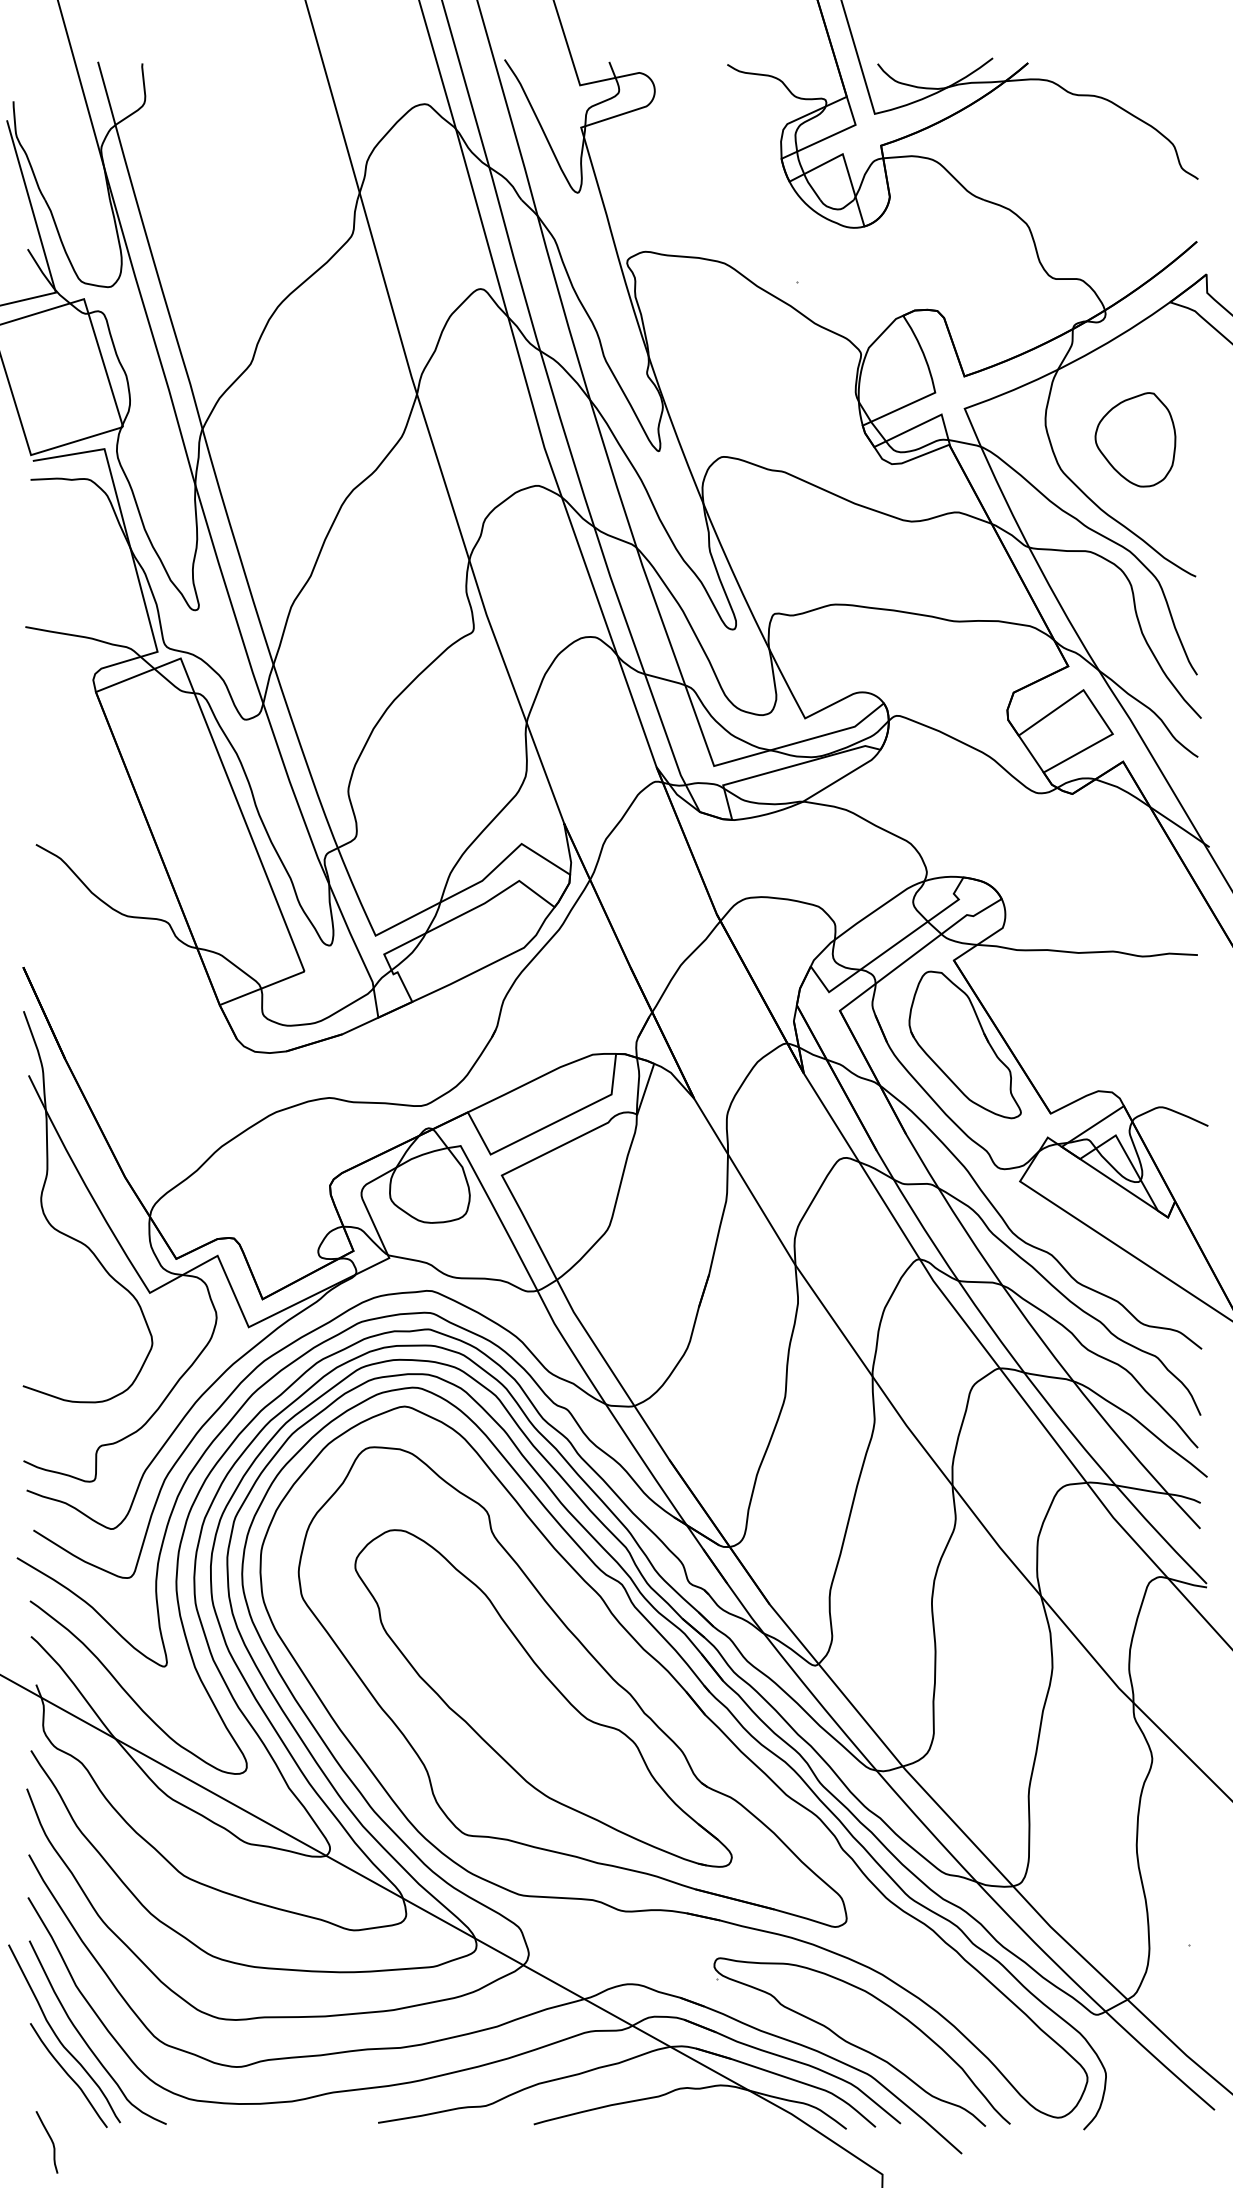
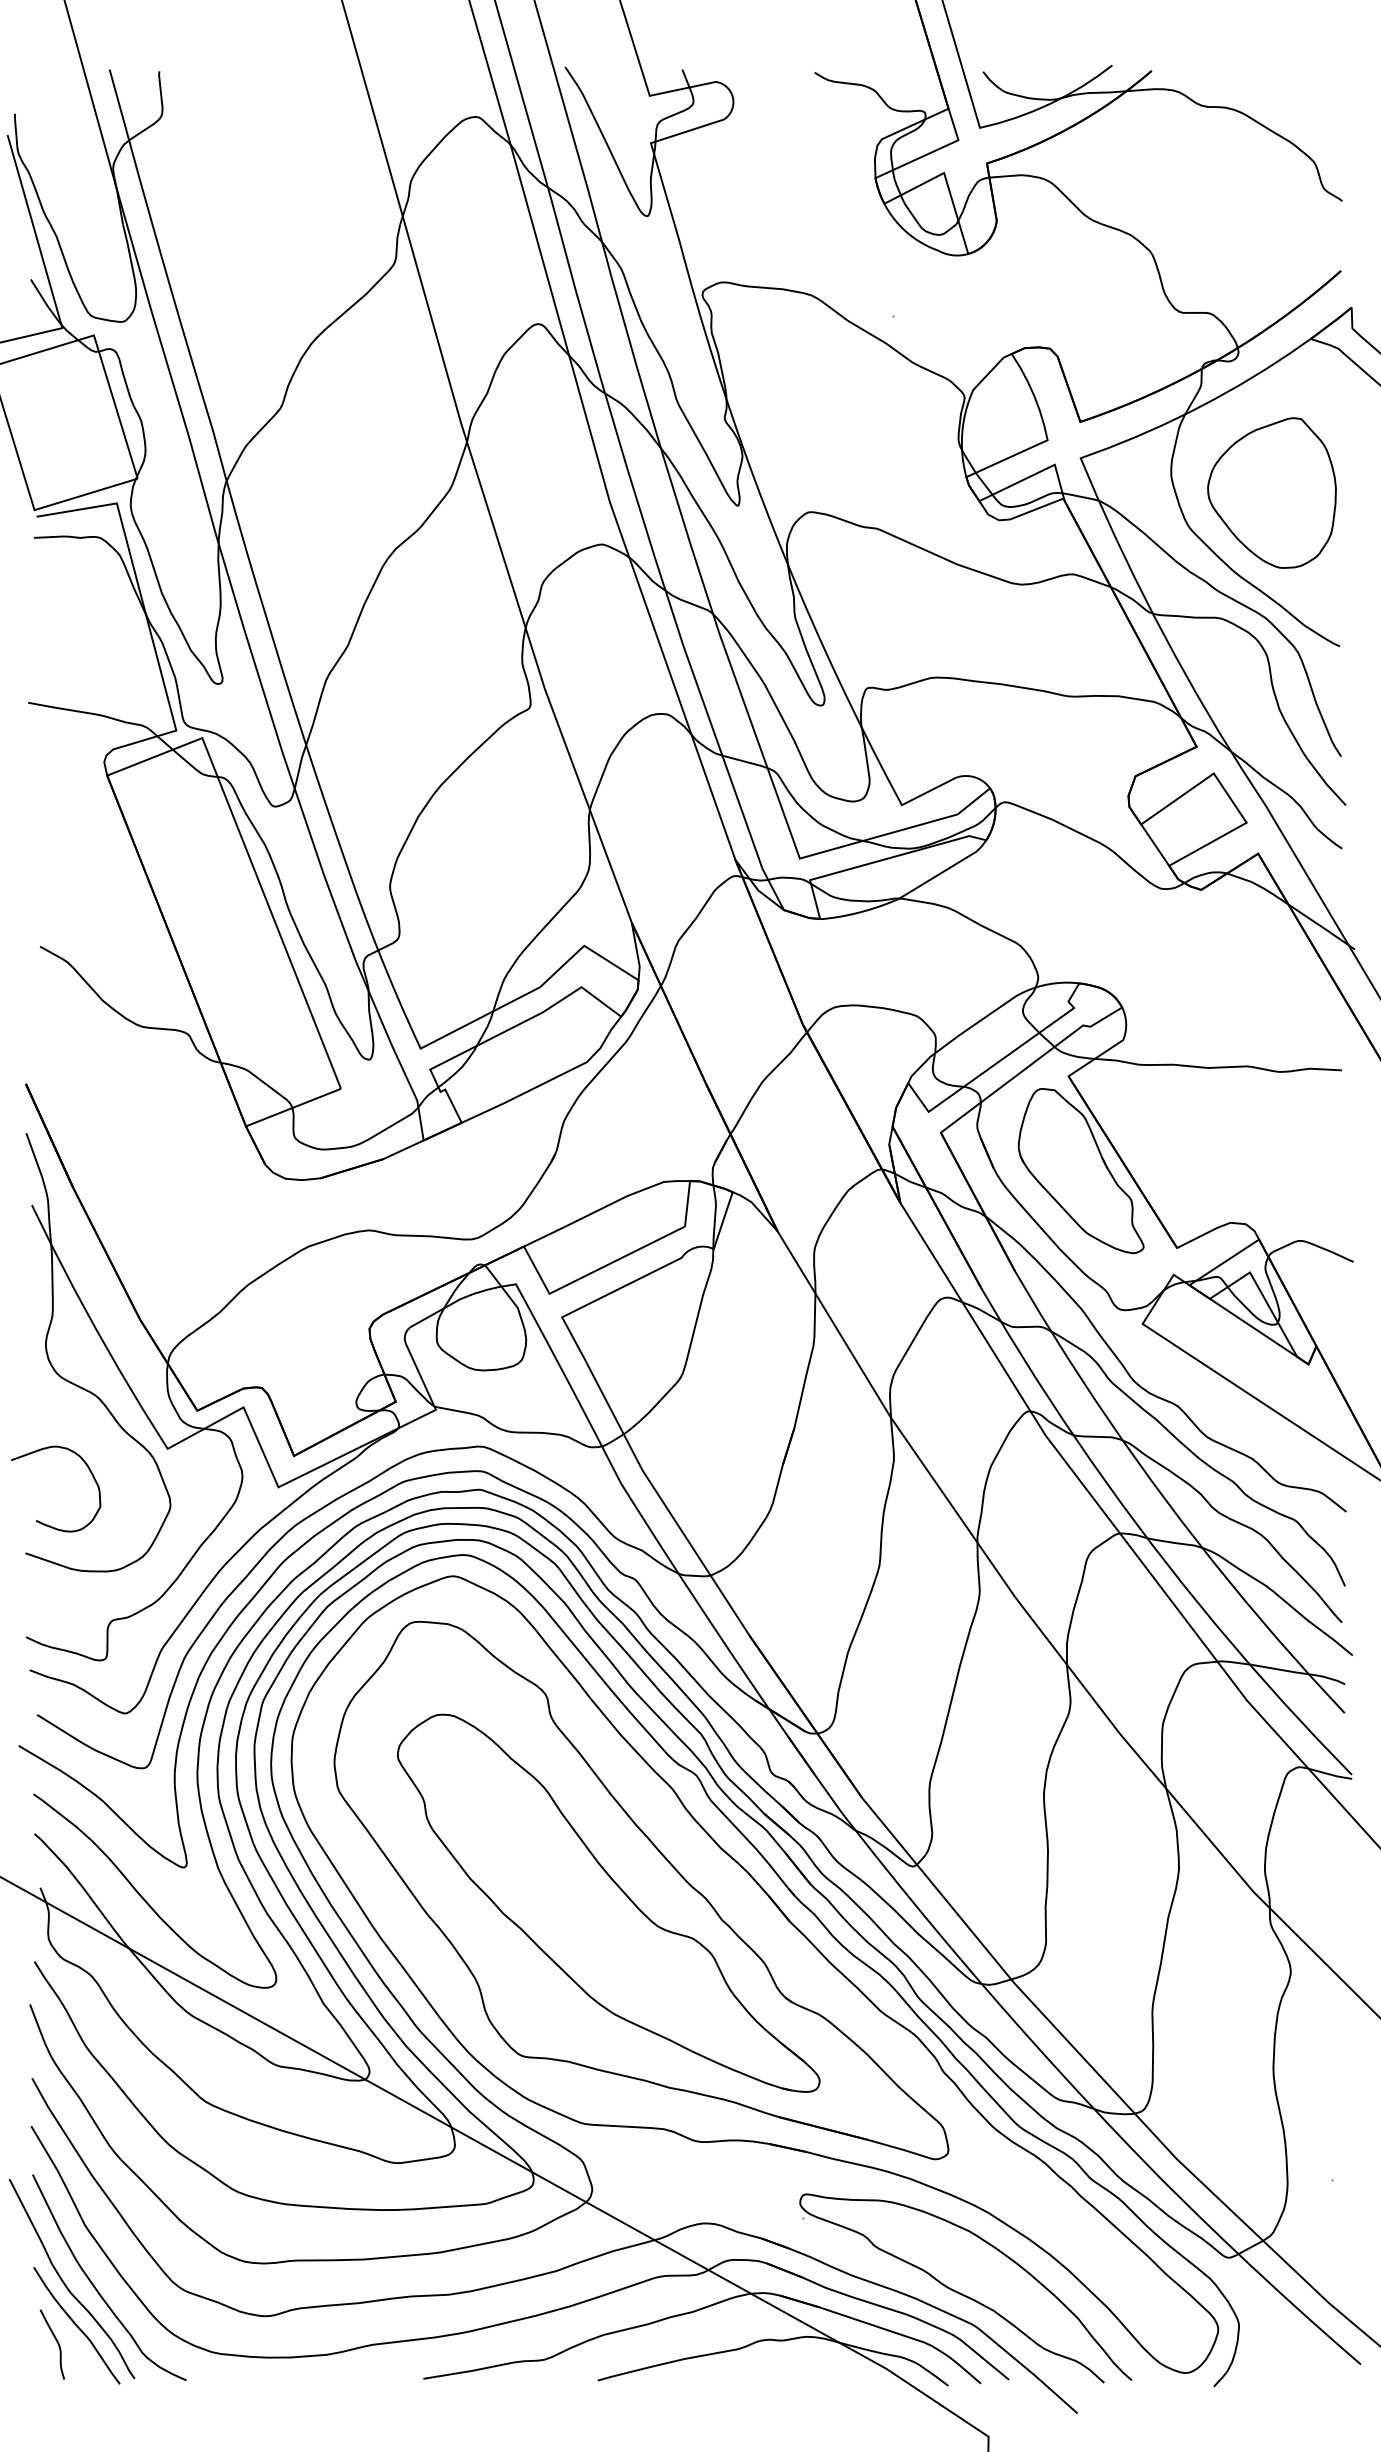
part: (1135, 439) -> (1271, 492), size x1.43
curve: (36, 1357) -> (40, 1521), added
curve: (50, 2140) -> (56, 2342), moved

